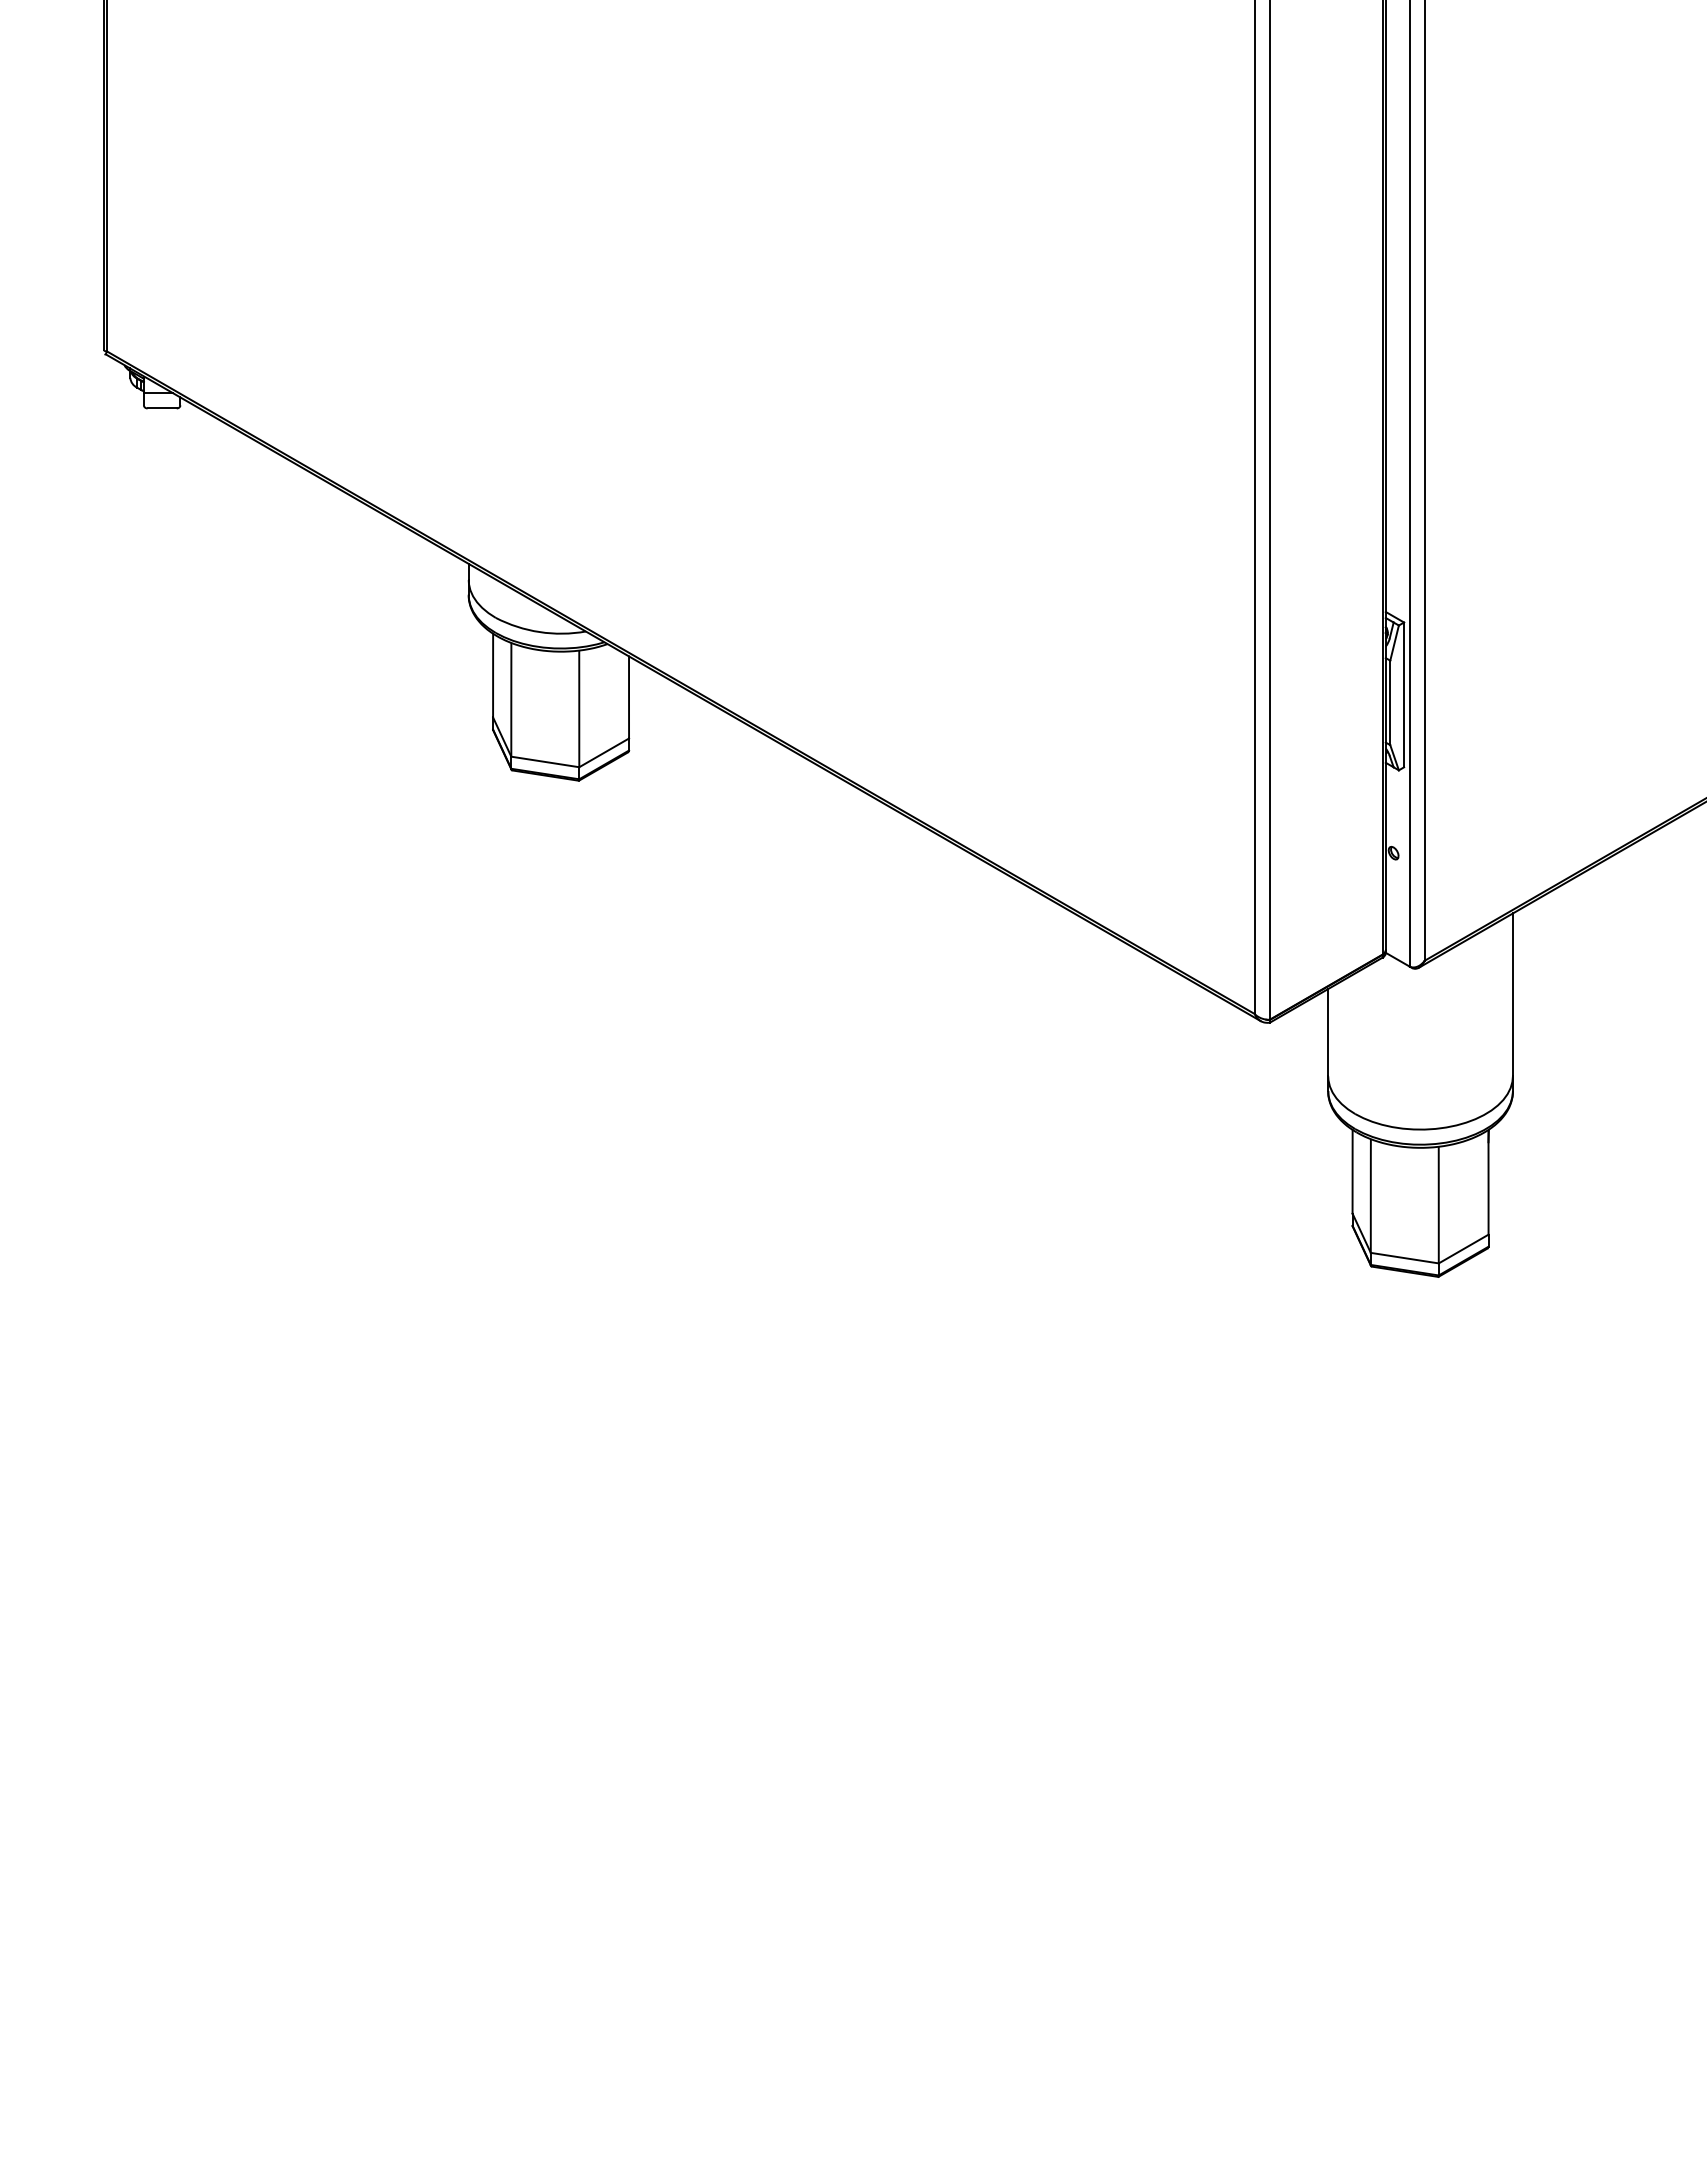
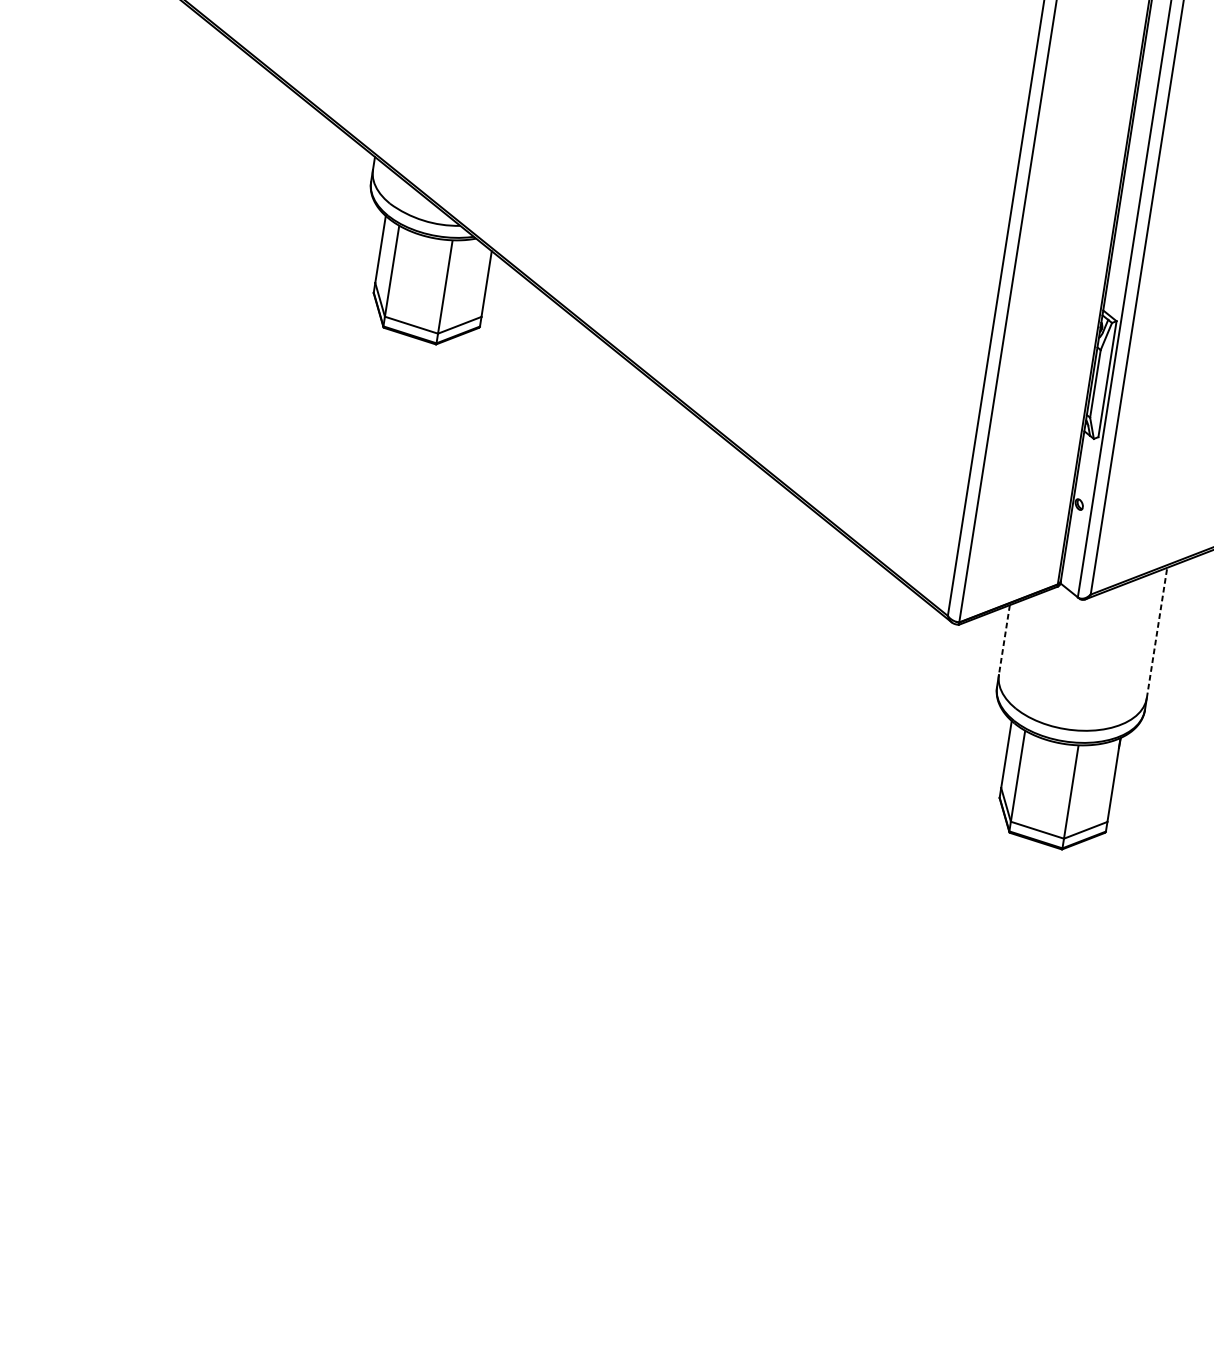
line: (1512, 994) -> (1156, 632), solid -> dashed
line: (1328, 1032) -> (1004, 639), solid -> dashed

